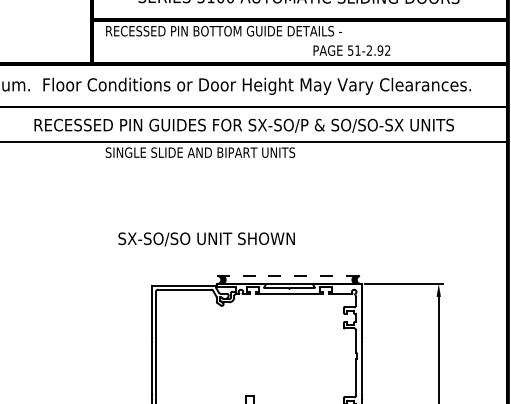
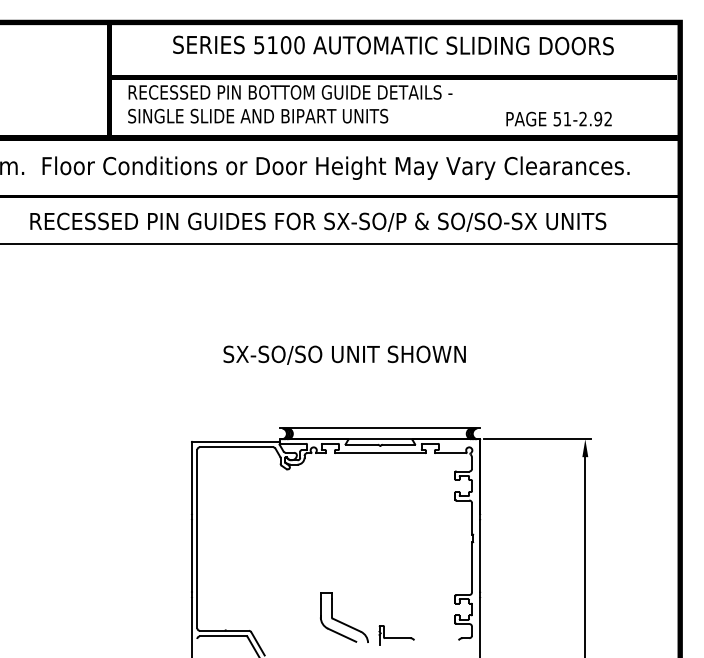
text: (351, 50) -> (558, 118), moved
text: (200, 152) -> (258, 115), moved
text: (206, 238) -> (344, 354), moved
line: (289, 276) -> (380, 428), dashed -> solid

